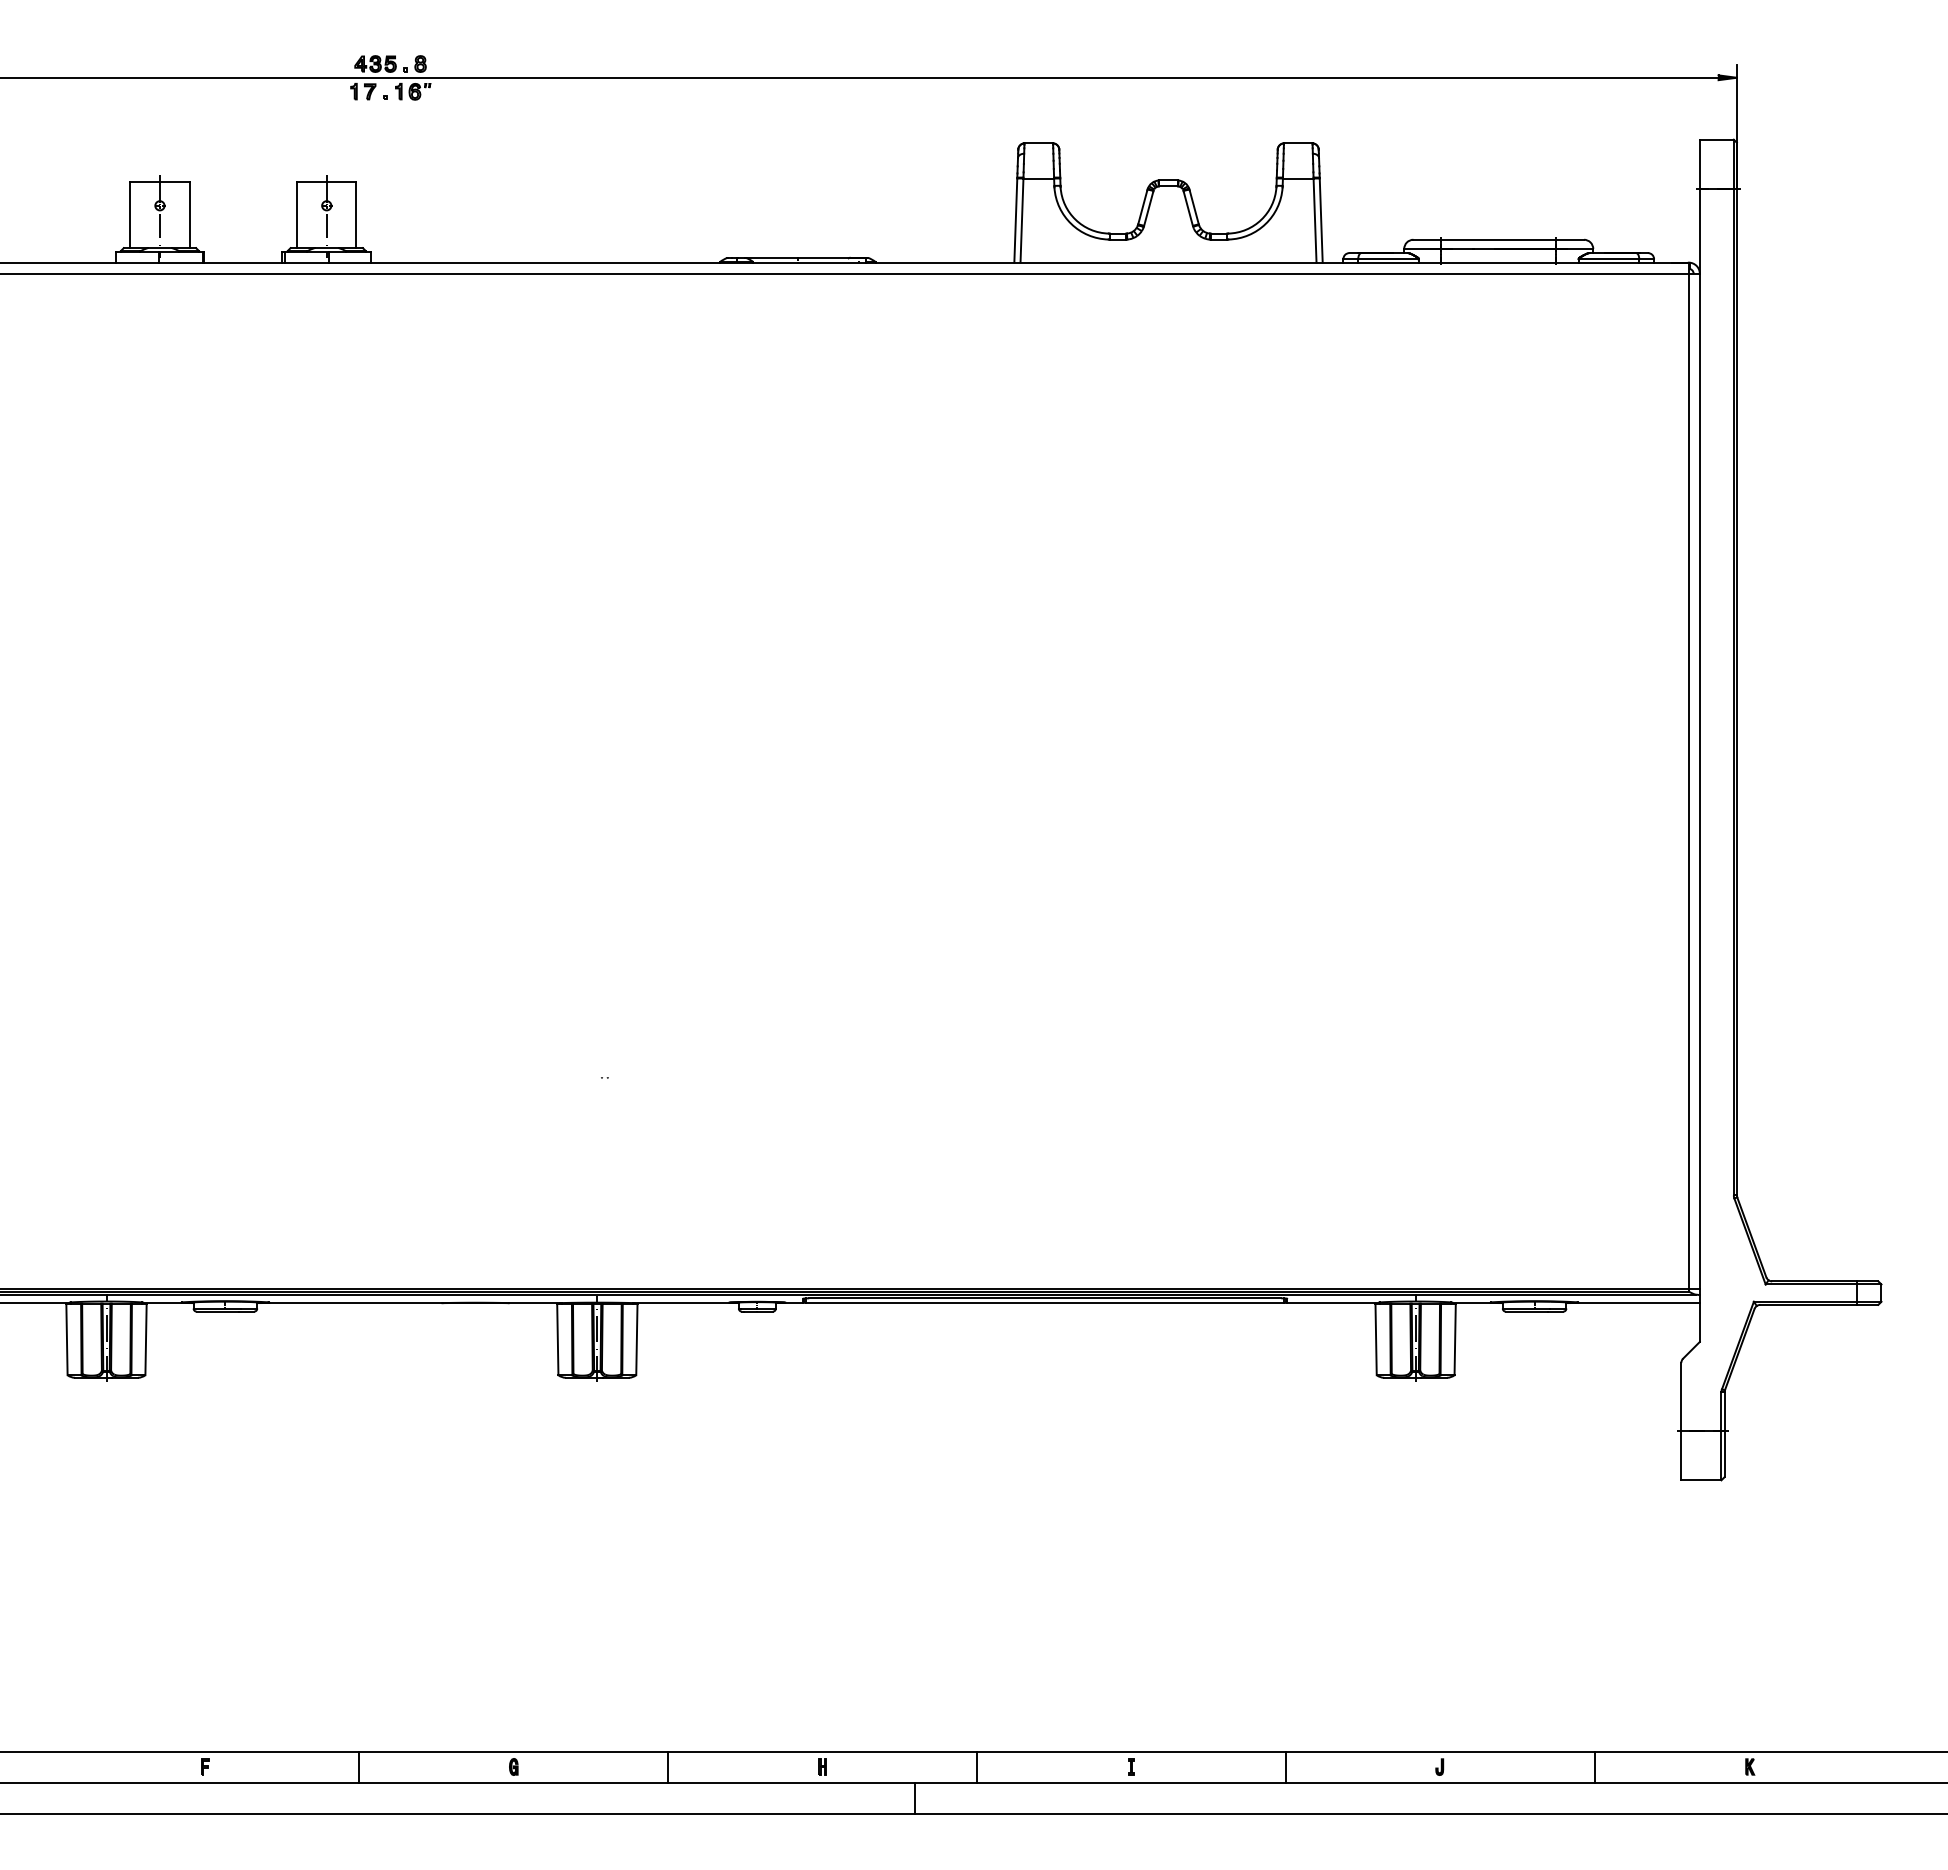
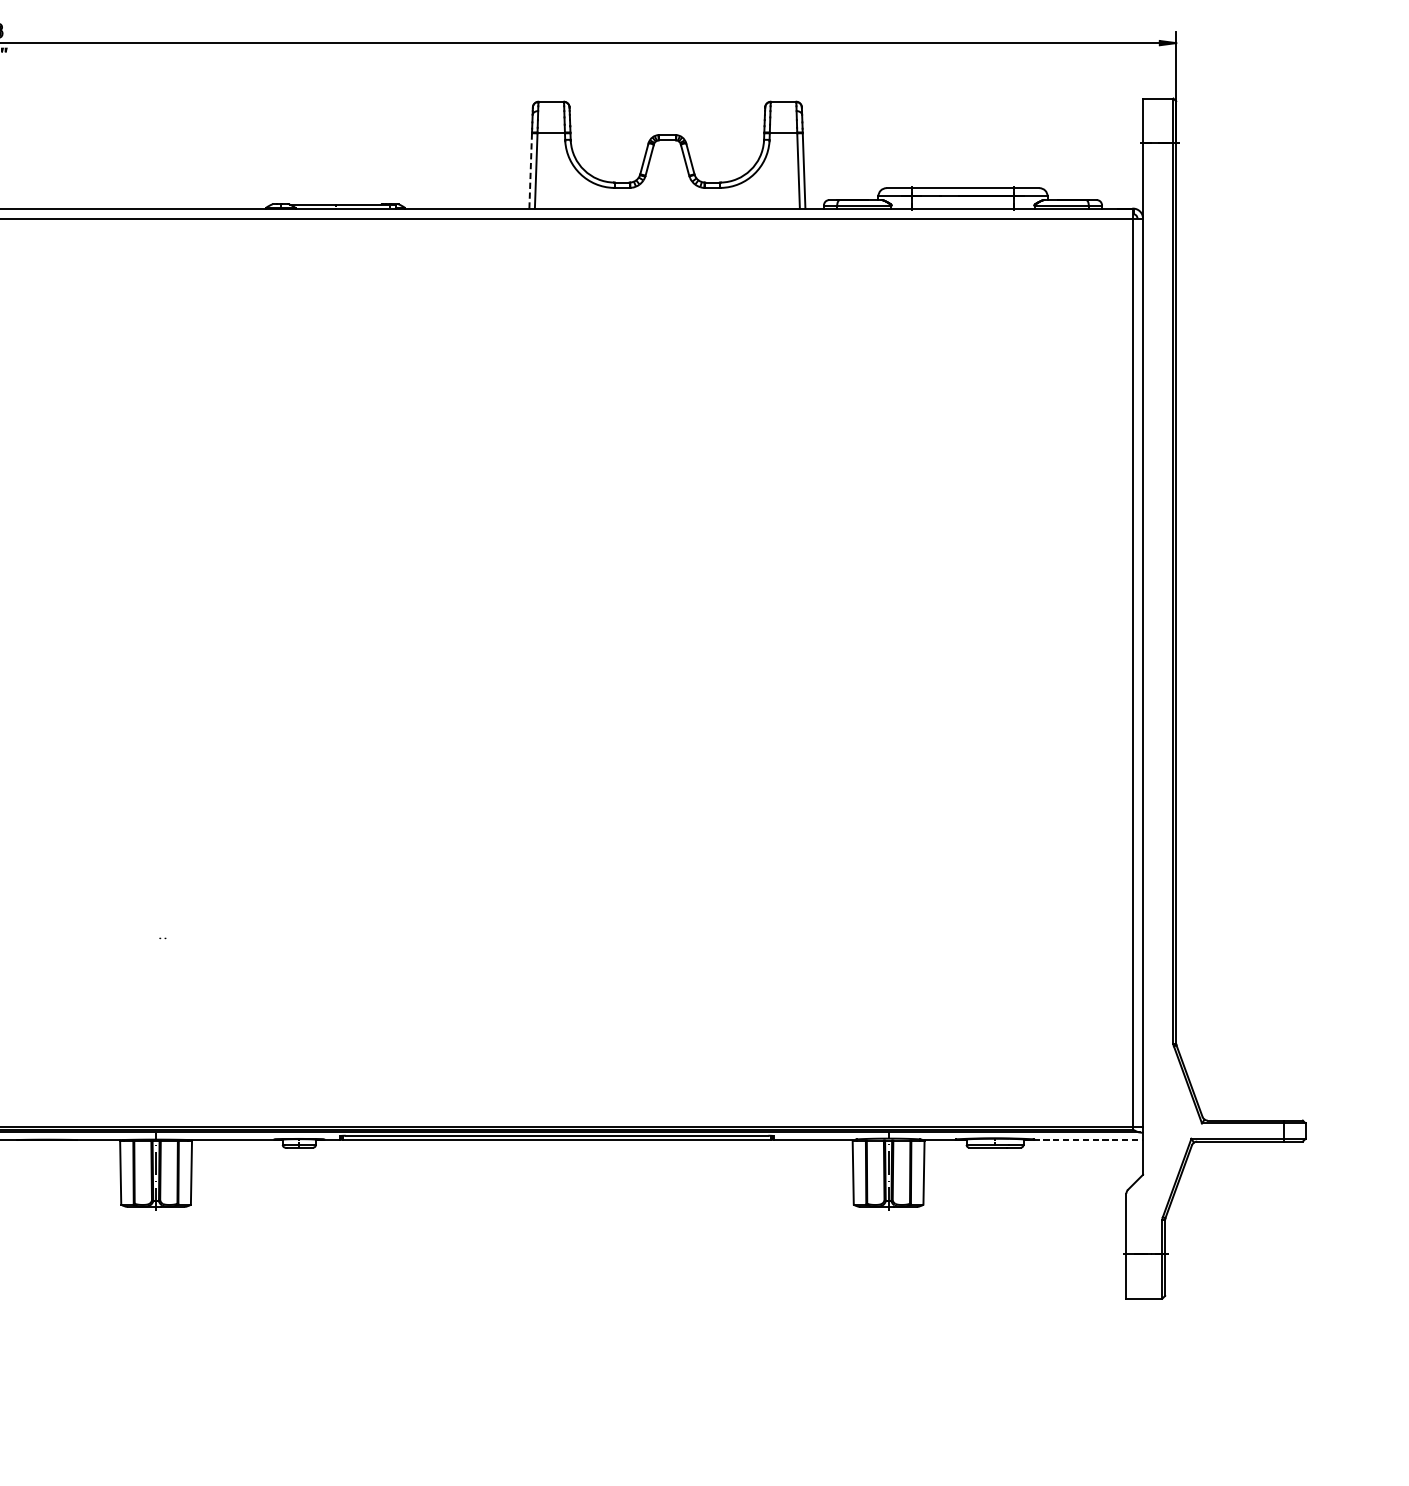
line: (1015, 220) -> (530, 170), solid -> dashed
line: (1633, 1303) -> (1083, 1140), solid -> dashed

